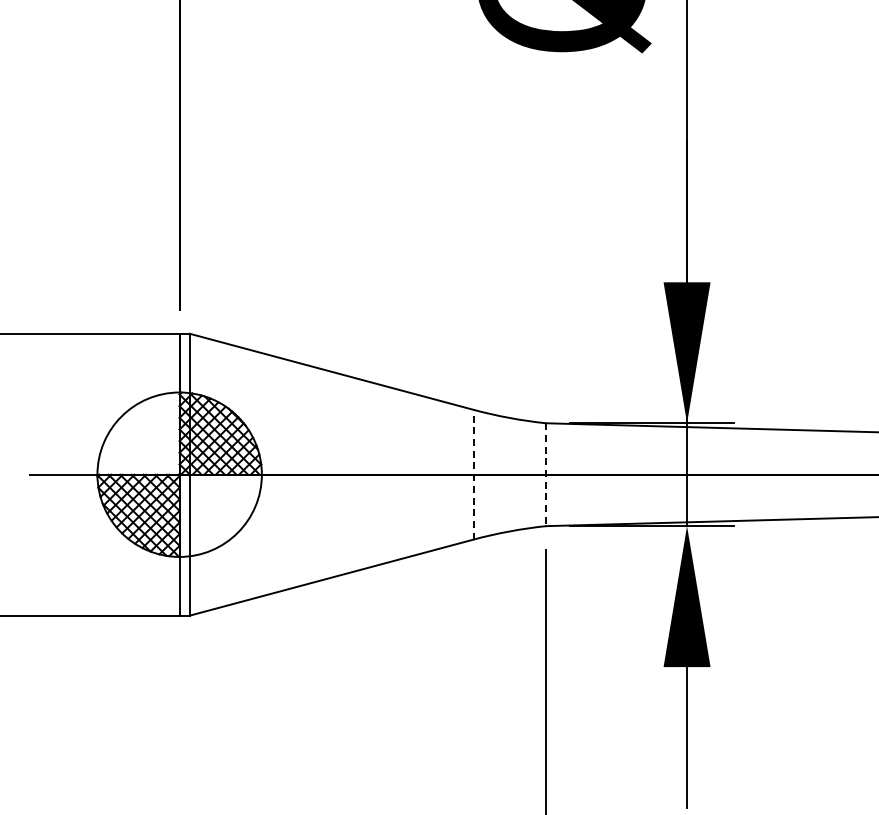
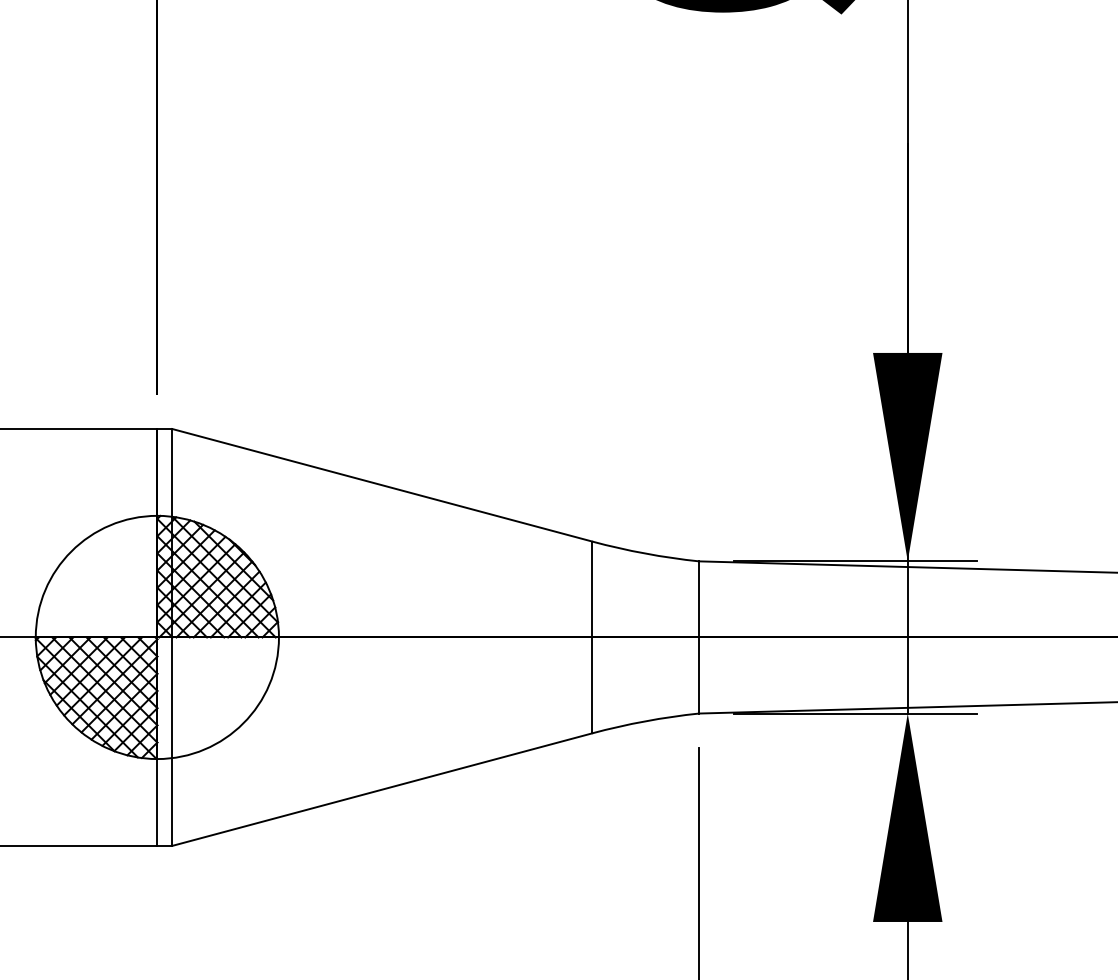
line: (473, 474) -> (591, 637), dashed -> solid
line: (546, 475) -> (699, 638), dashed -> solid

